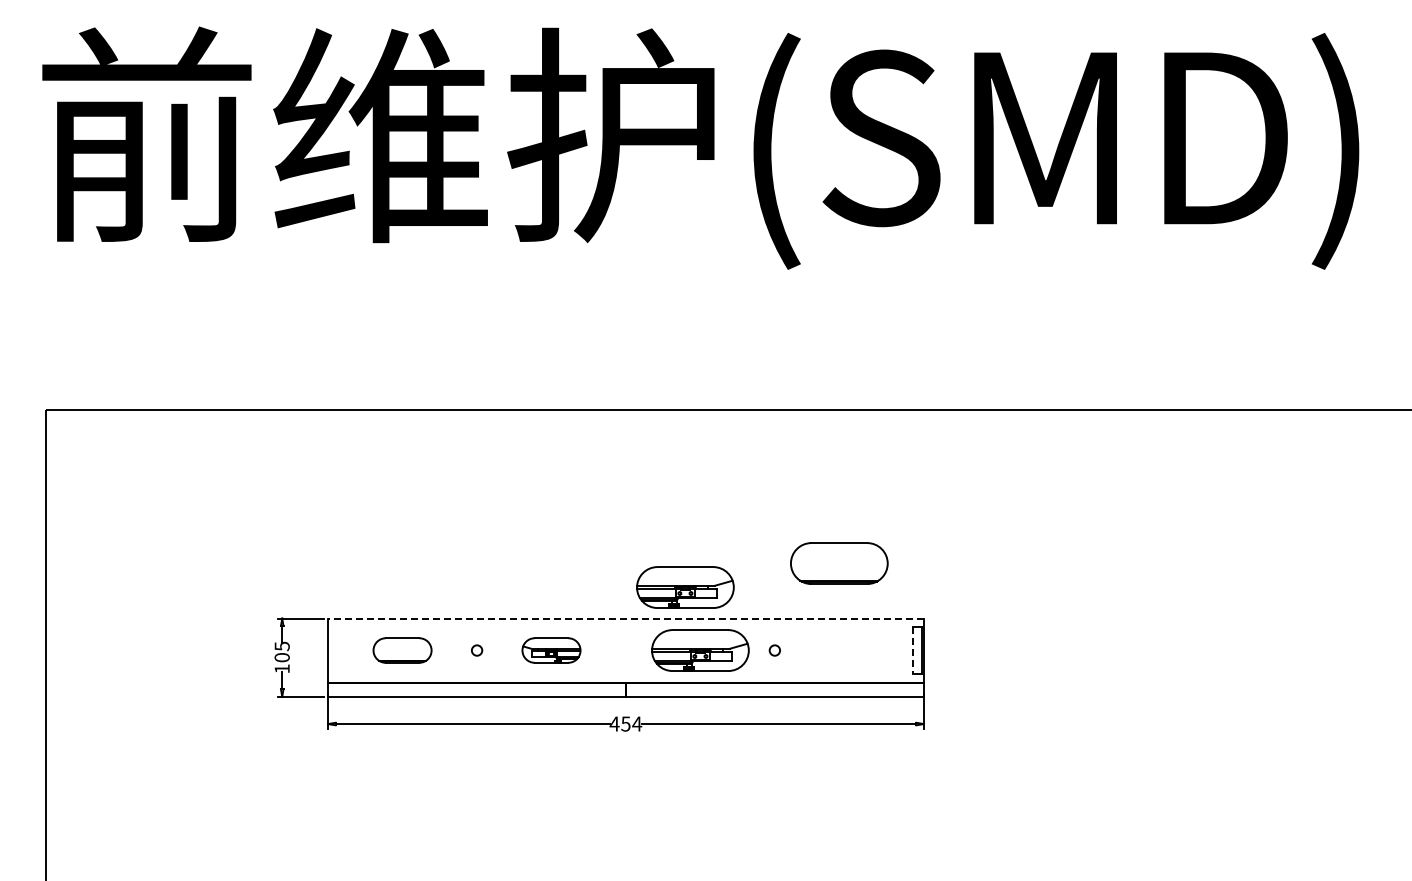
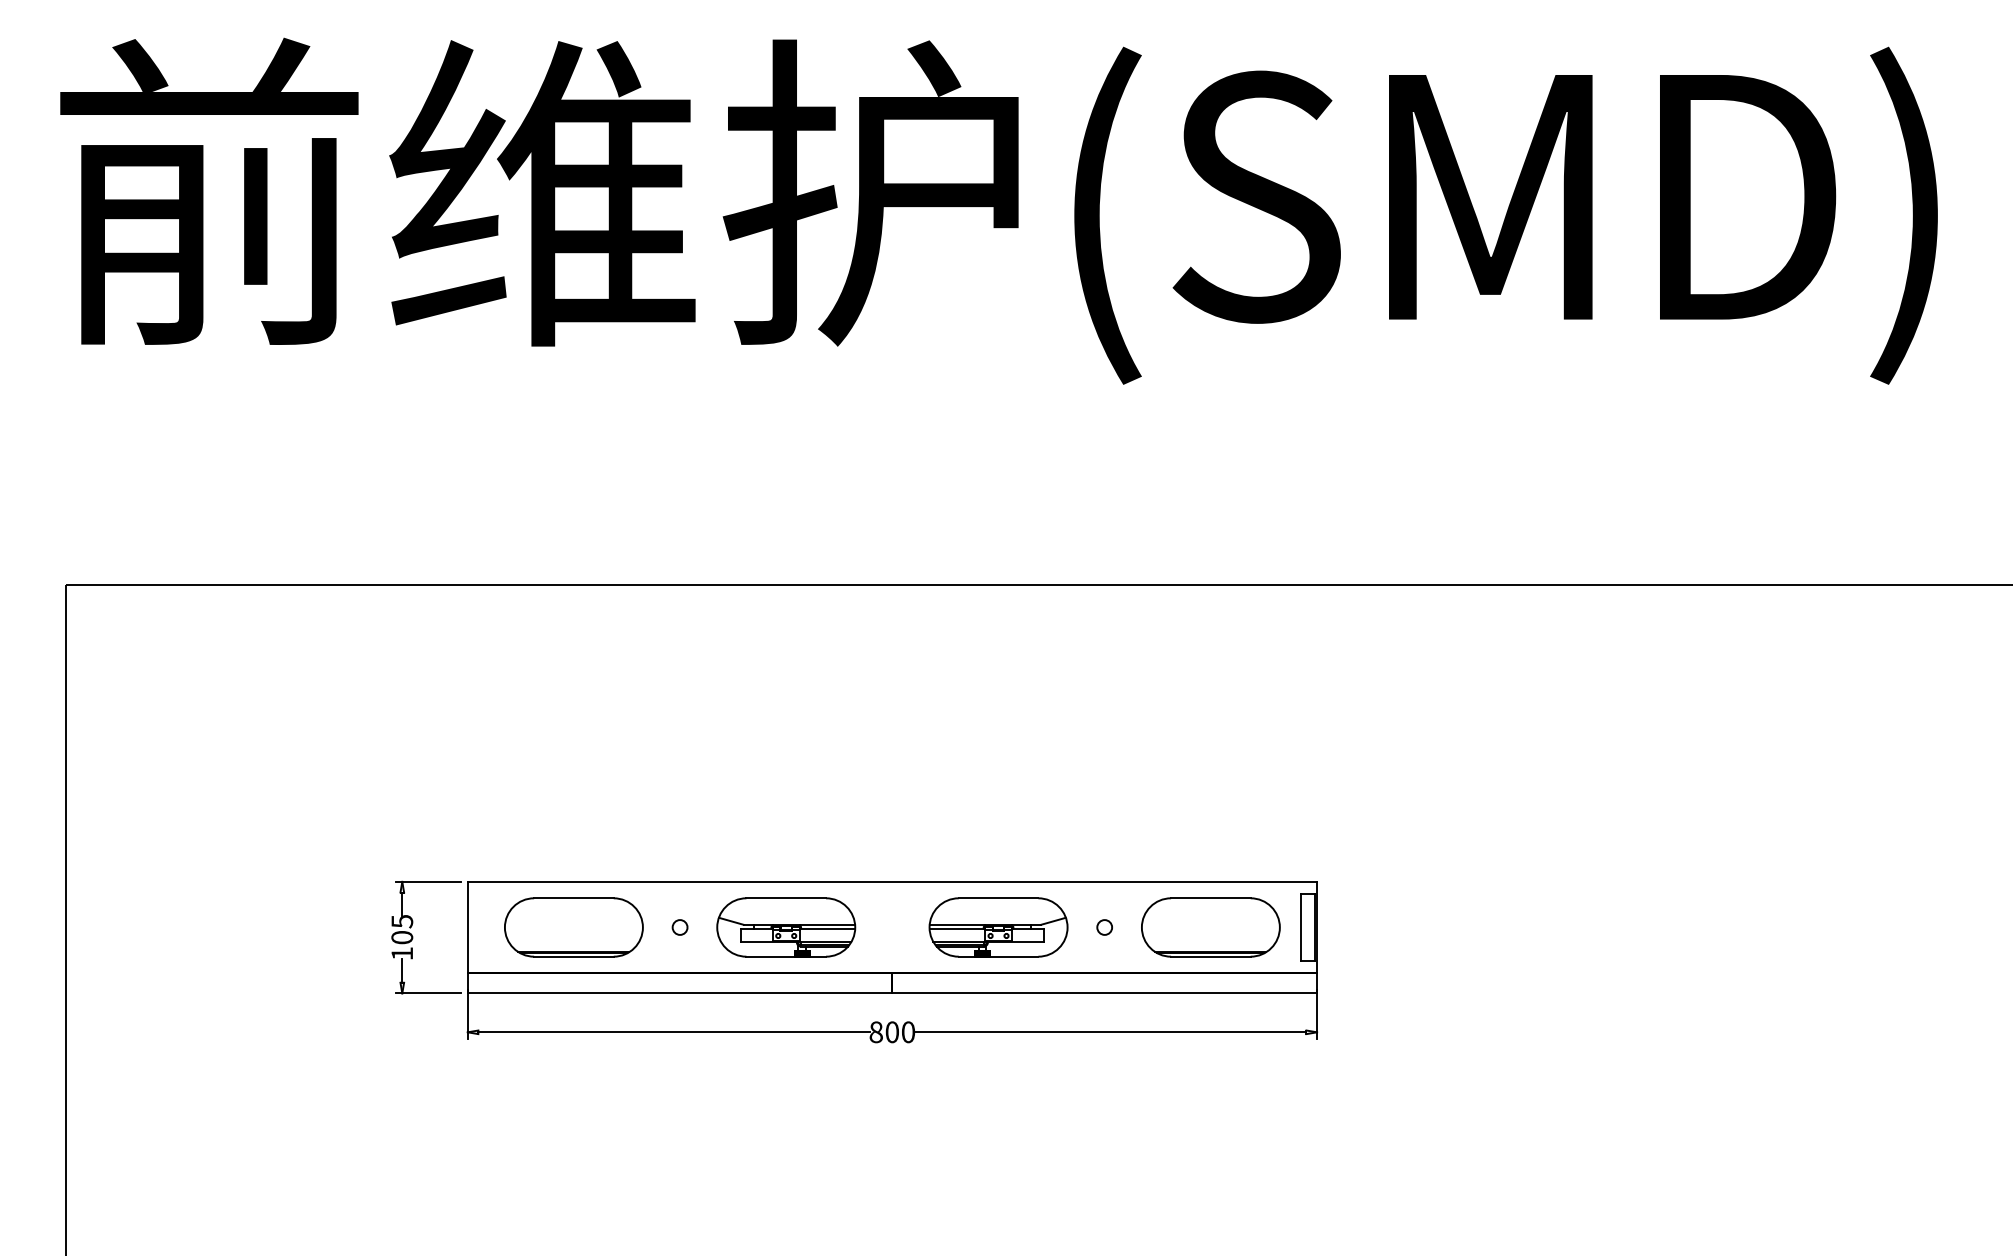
part: (839, 563) -> (1211, 927), moved
part: (685, 587) -> (977, 837), removed
line: (625, 618) -> (891, 881), dashed -> solid
part: (402, 650) -> (573, 927), size x1.67
part: (551, 650) -> (786, 927), size x1.67
line: (912, 651) -> (1300, 928), dashed -> solid
text: (625, 723) -> (891, 1031), 454 -> 800

